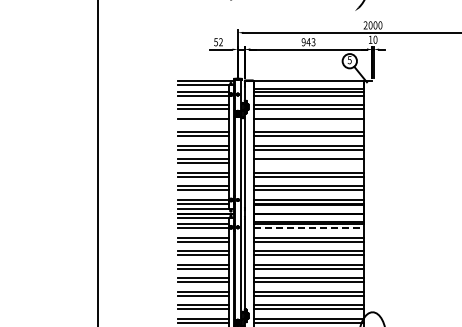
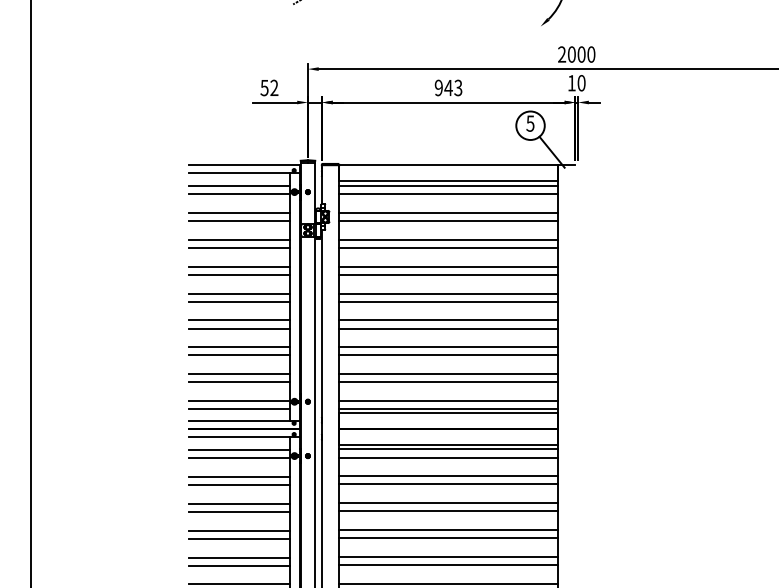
line: (203, 122) -> (239, 247), added
line: (308, 122) -> (448, 247), added
line: (308, 163) -> (448, 329), added
line: (309, 228) -> (450, 458), dashed -> solid

